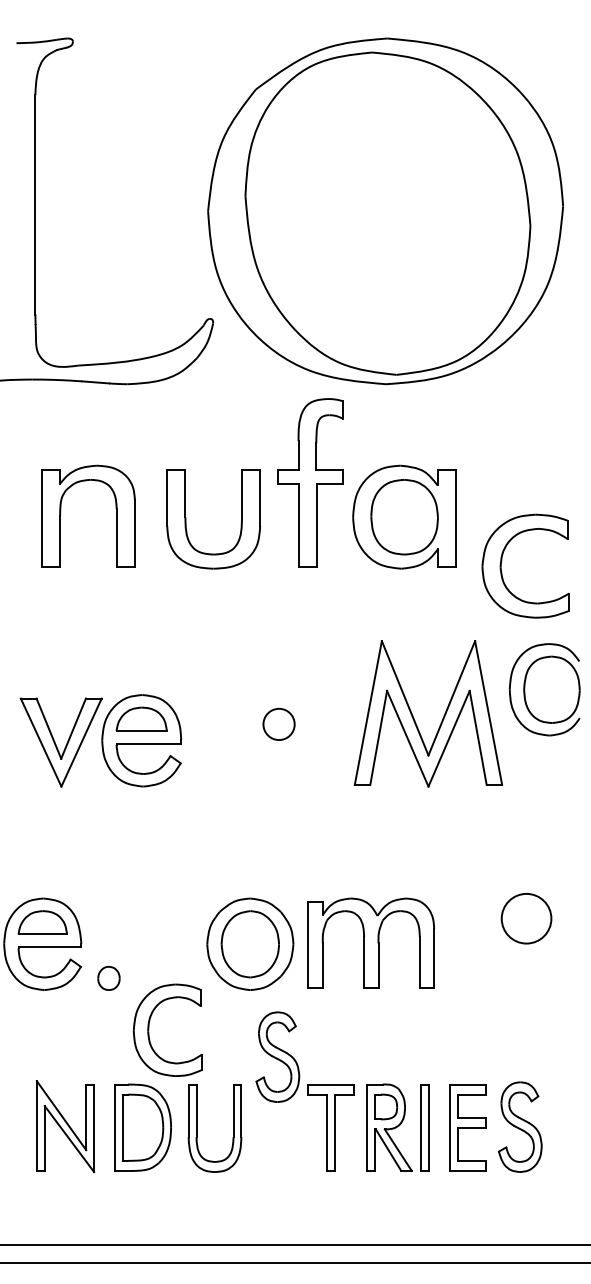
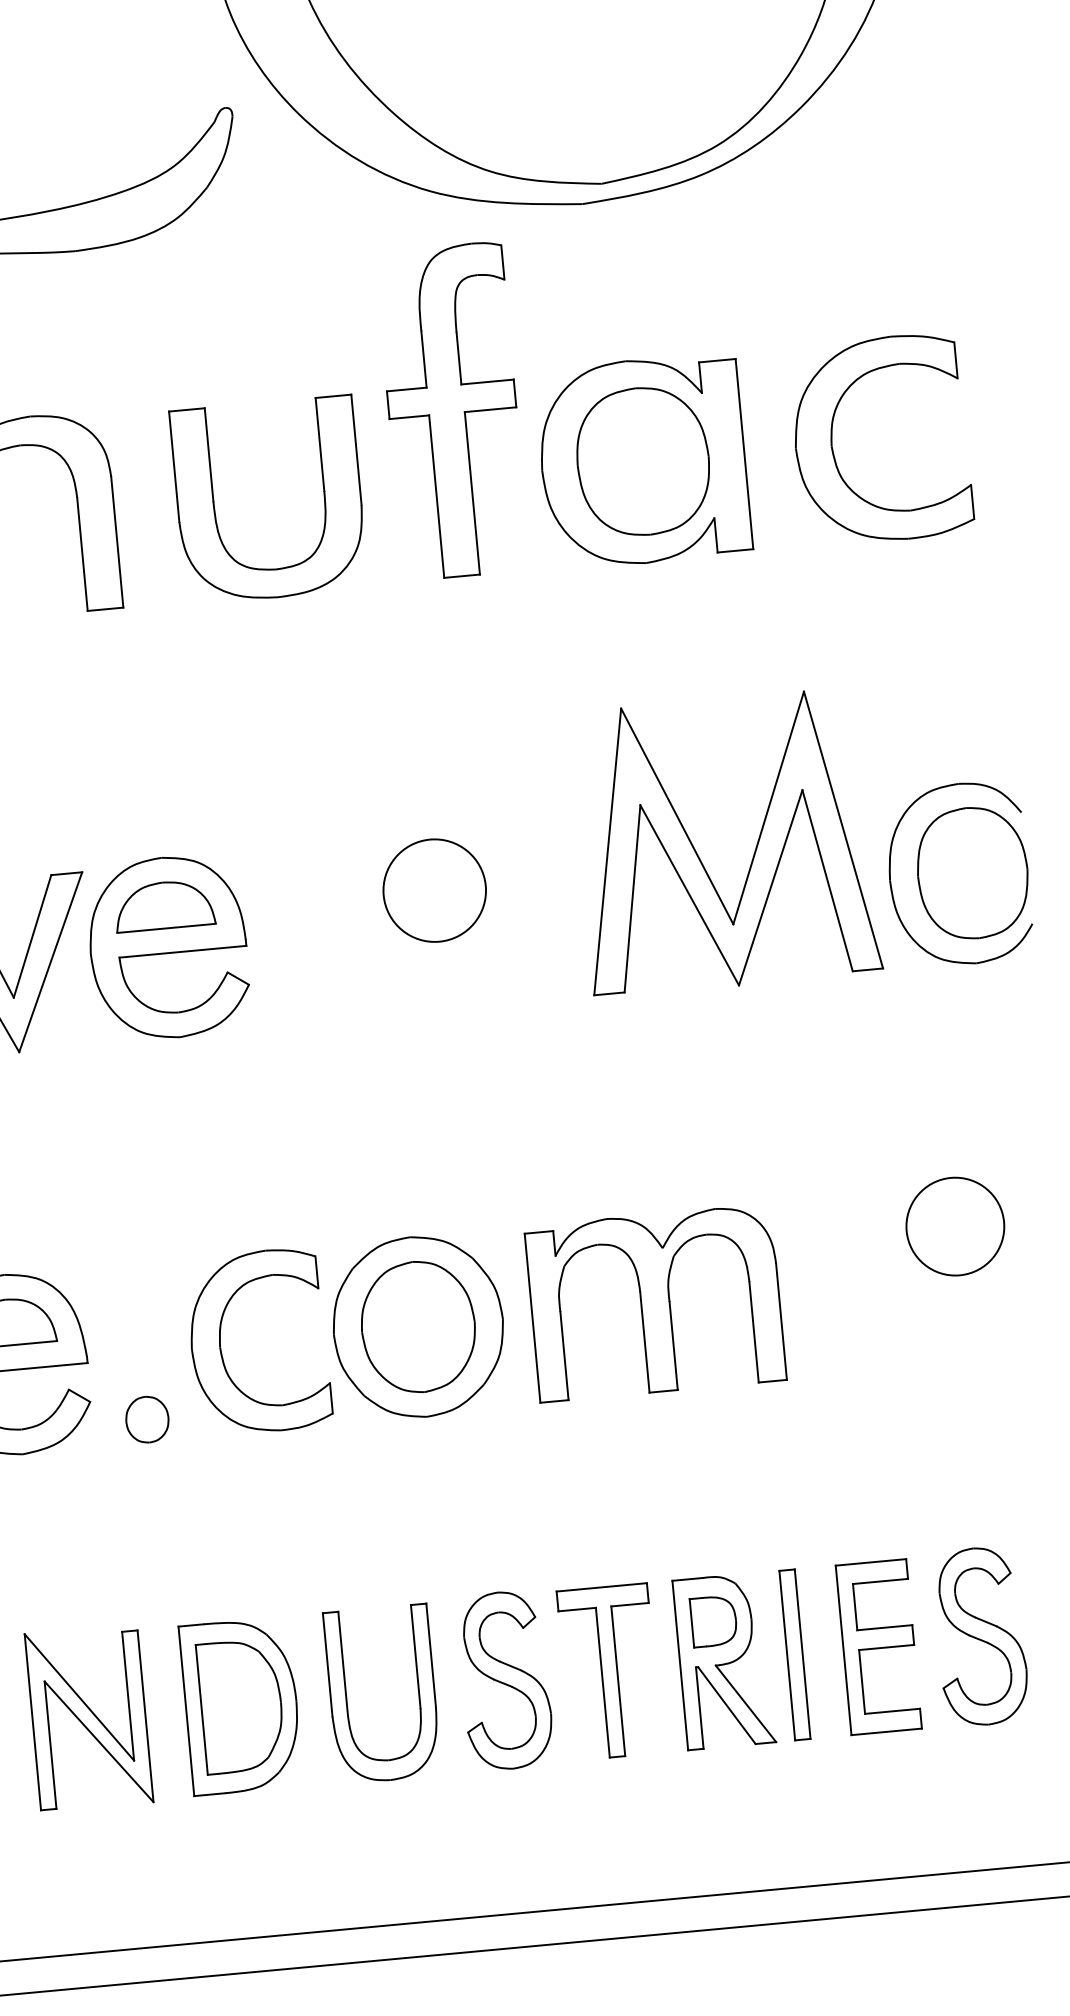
part: (502, 560) -> (834, 432), moved
part: (544, 689) -> (958, 873), moved
circle: (279, 724) -> (435, 890), size x1.67
part: (149, 1029) -> (222, 1343), moved
part: (277, 1056) -> (504, 1679), moved

